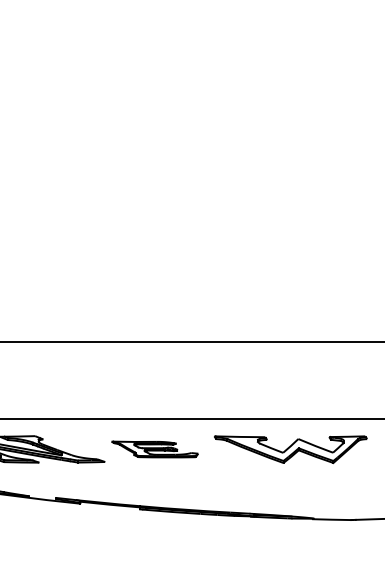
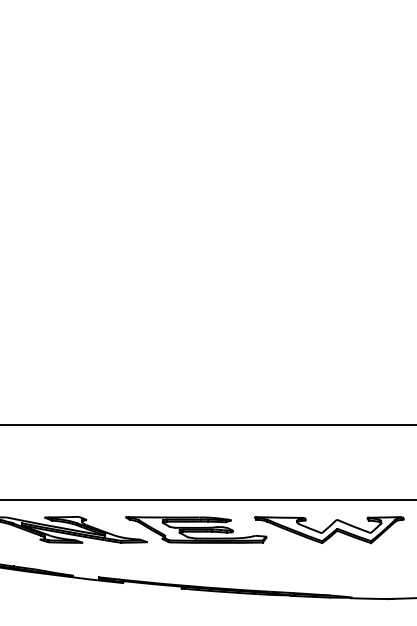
part: (155, 449) -> (196, 529), size x1.67

